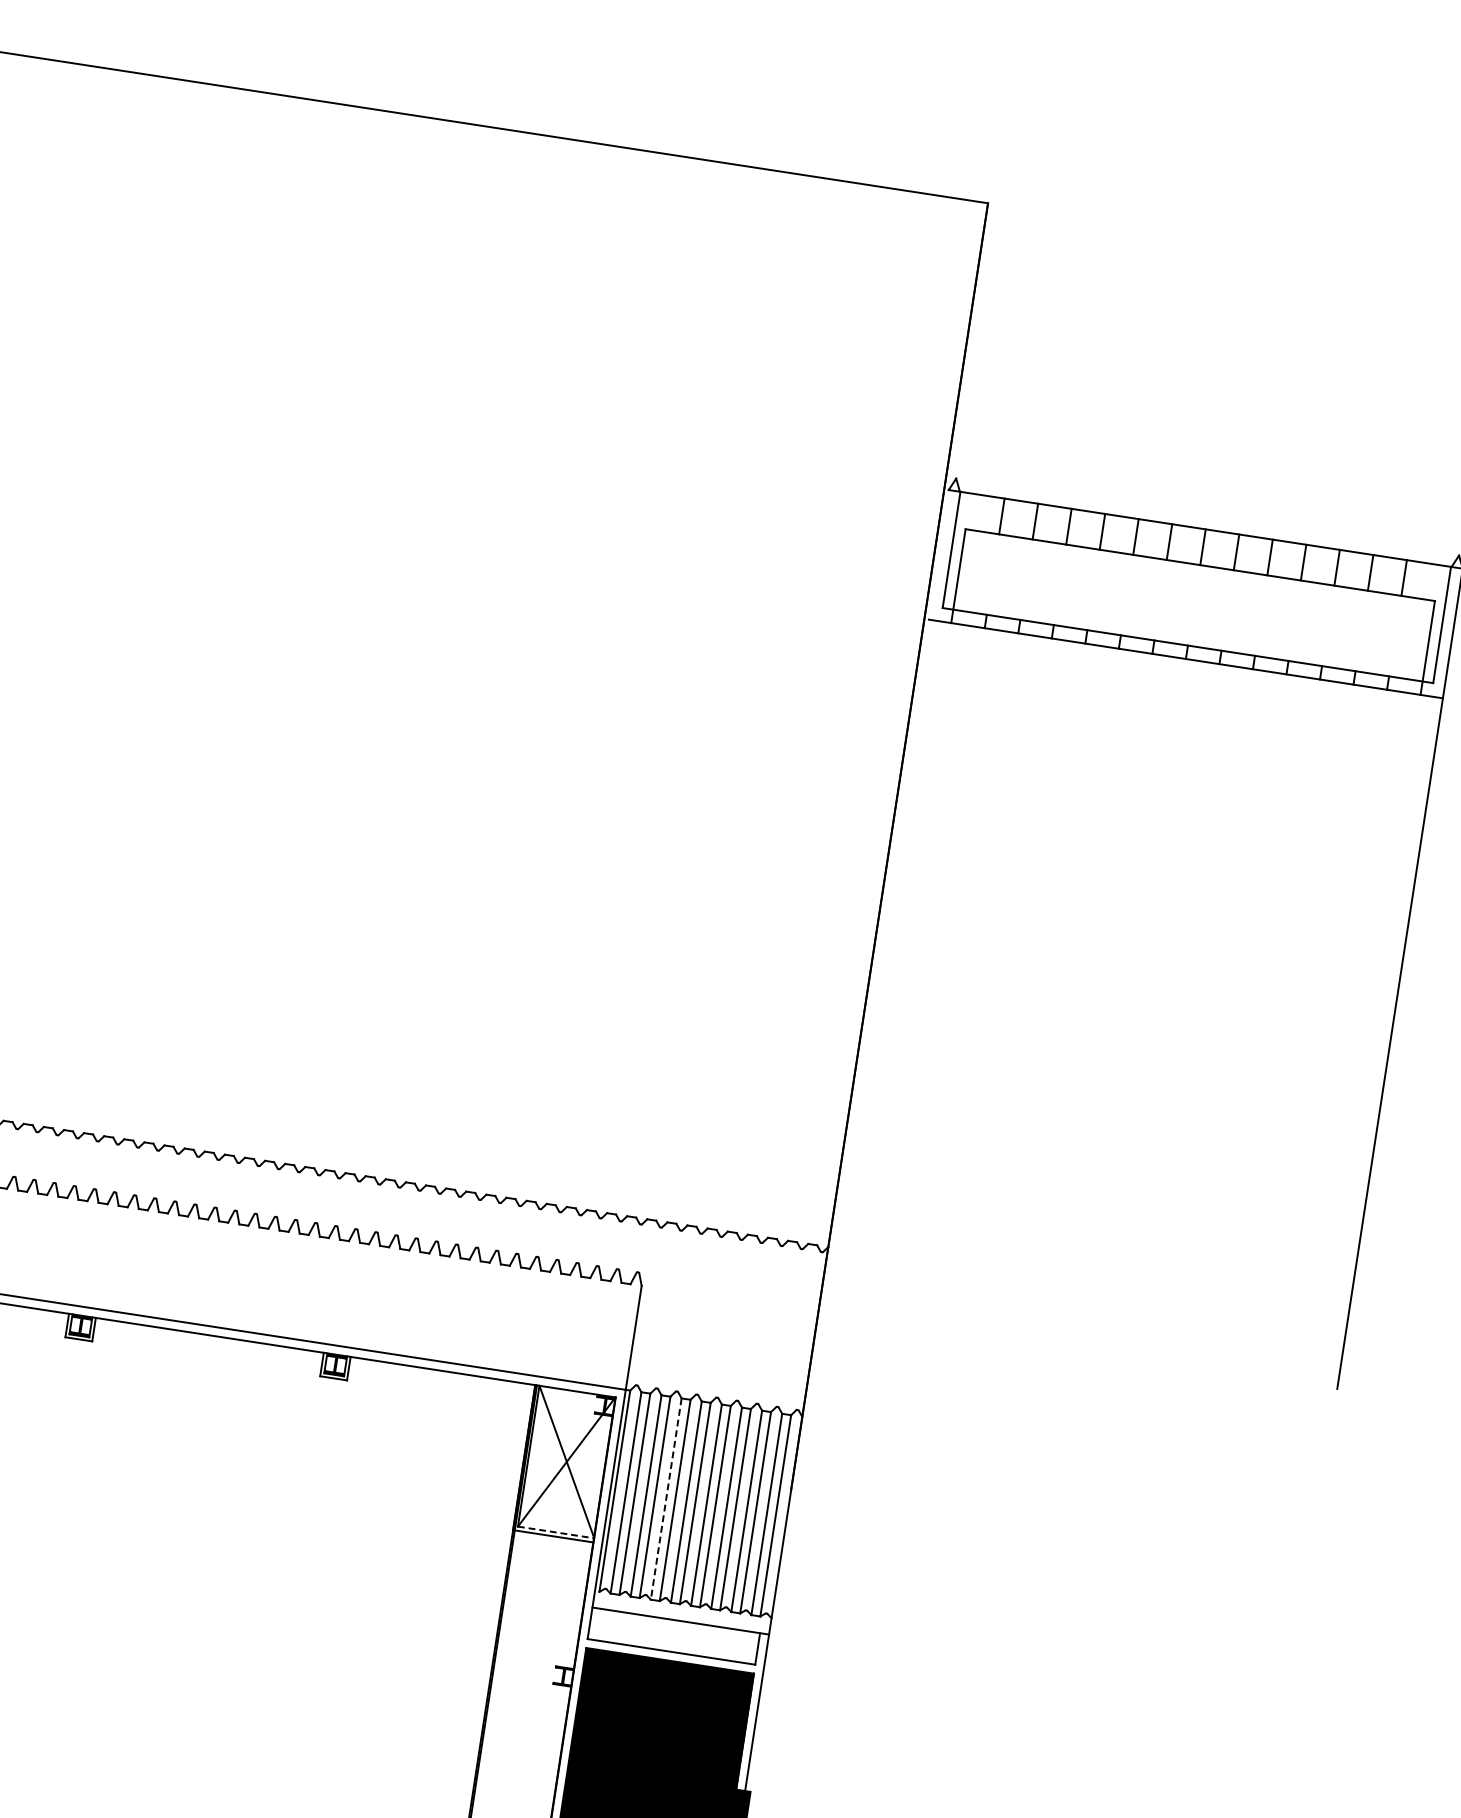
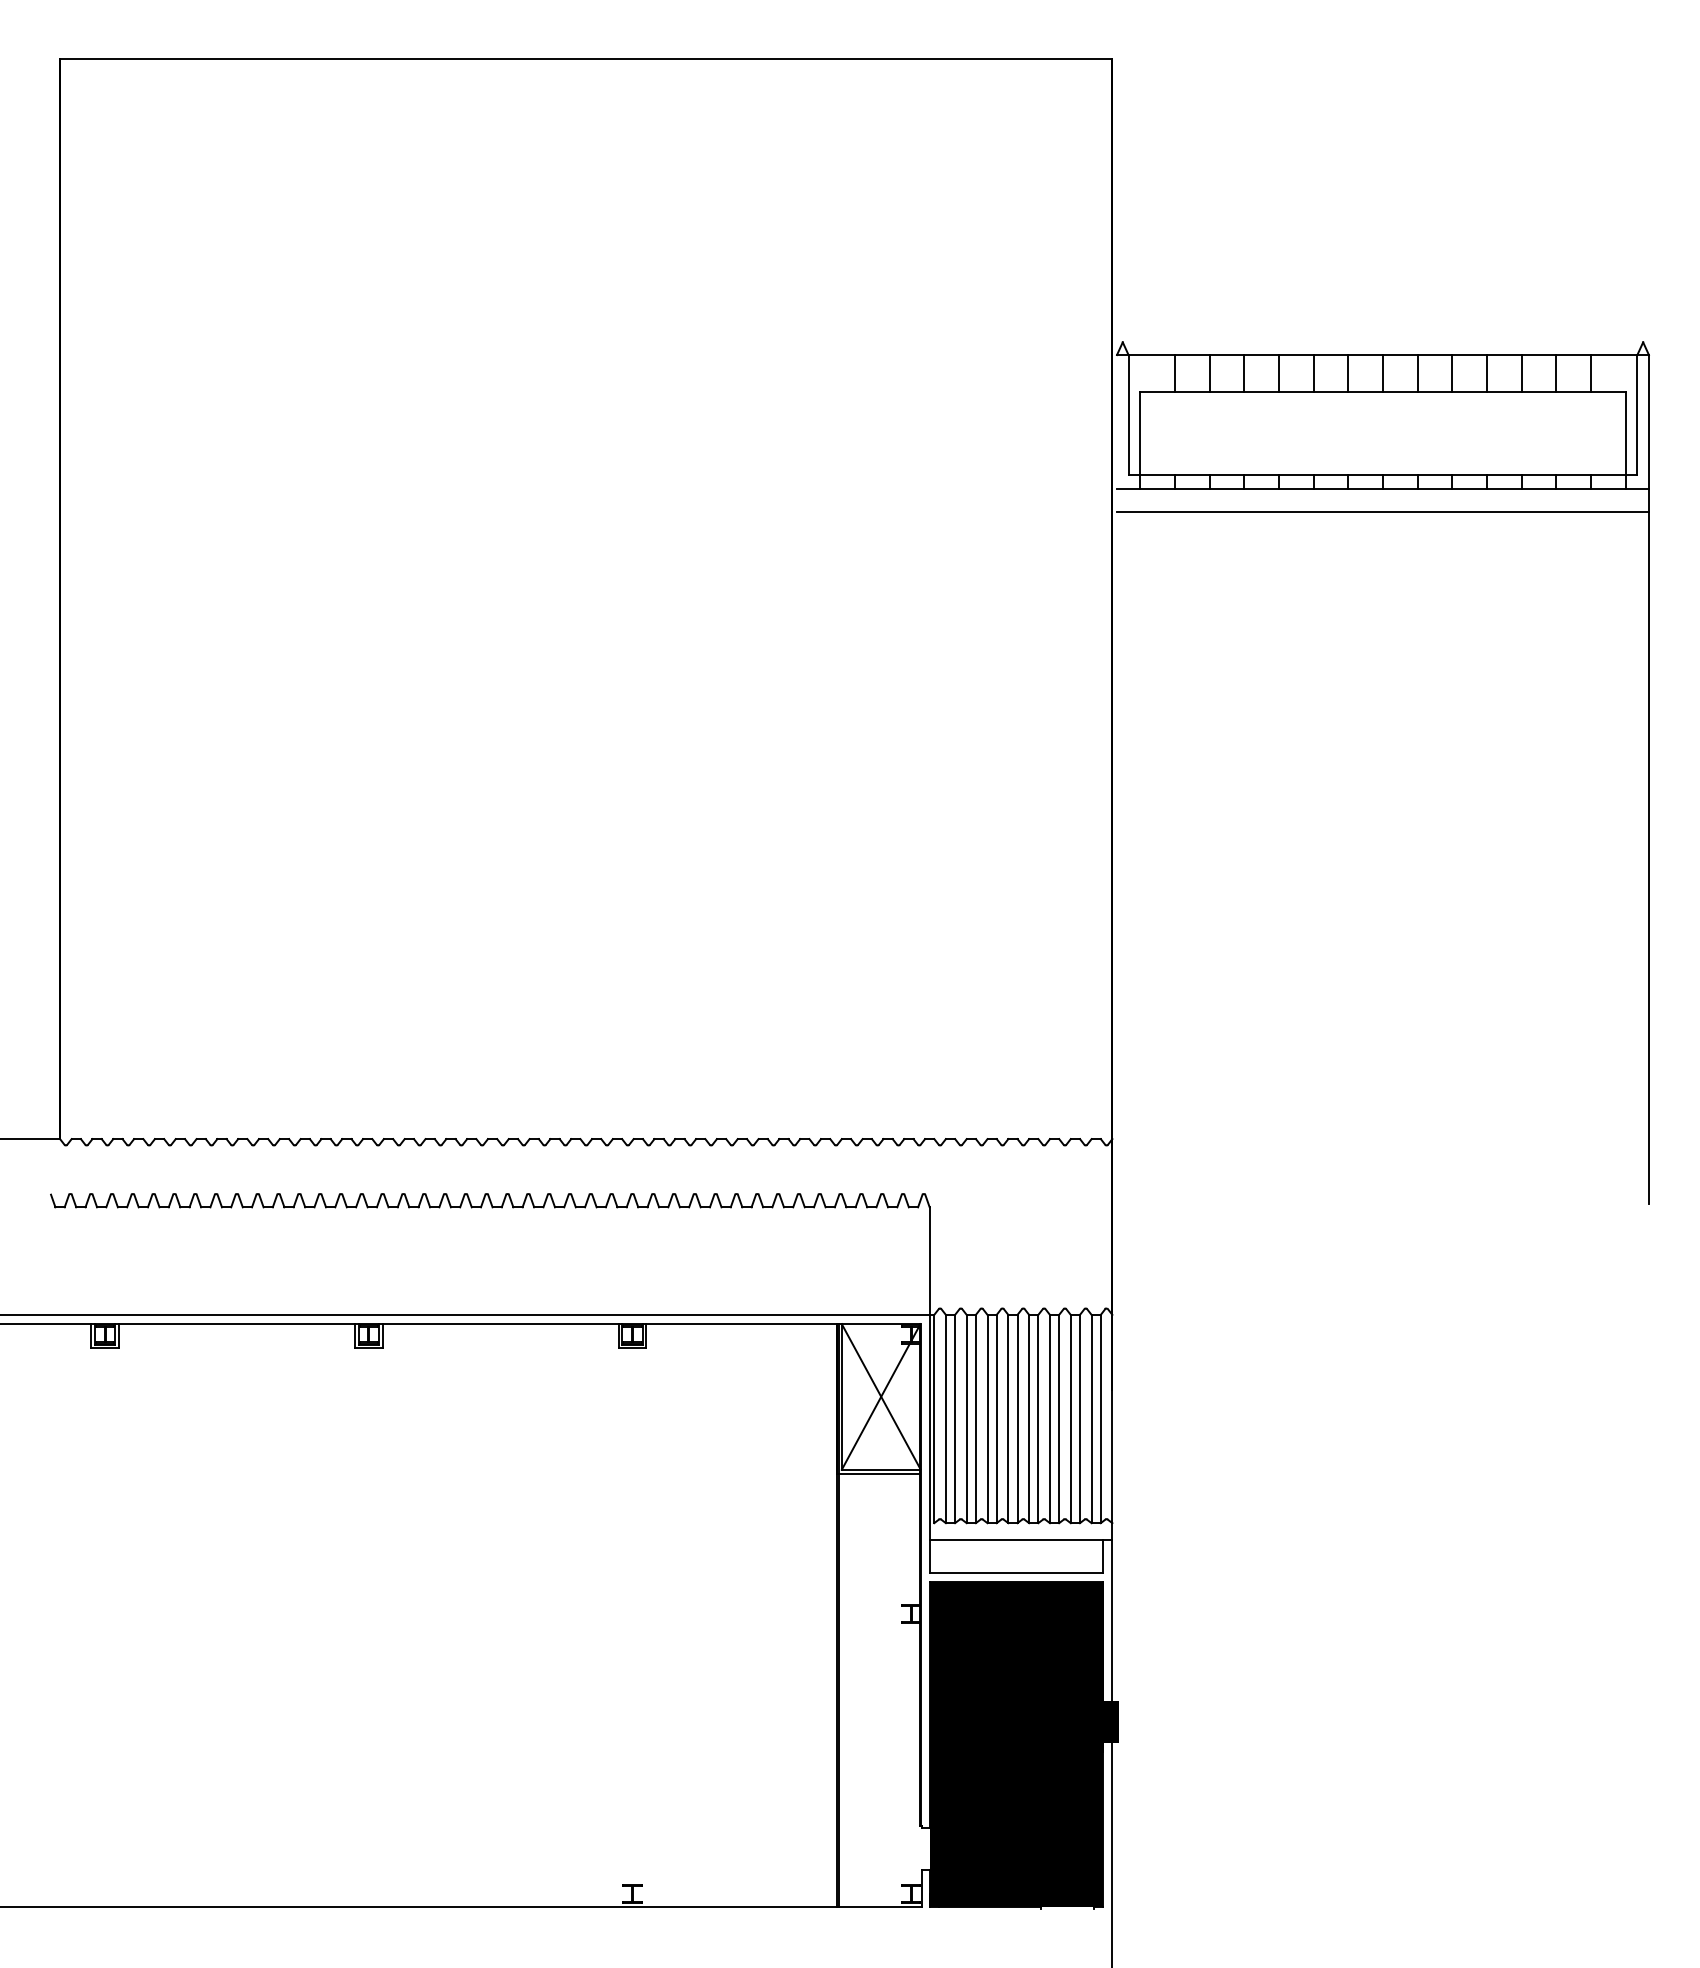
line: (1182, 681) -> (1382, 512), added
line: (666, 1499) -> (987, 1419), dashed -> solid
line: (556, 1532) -> (881, 1469), dashed -> solid

